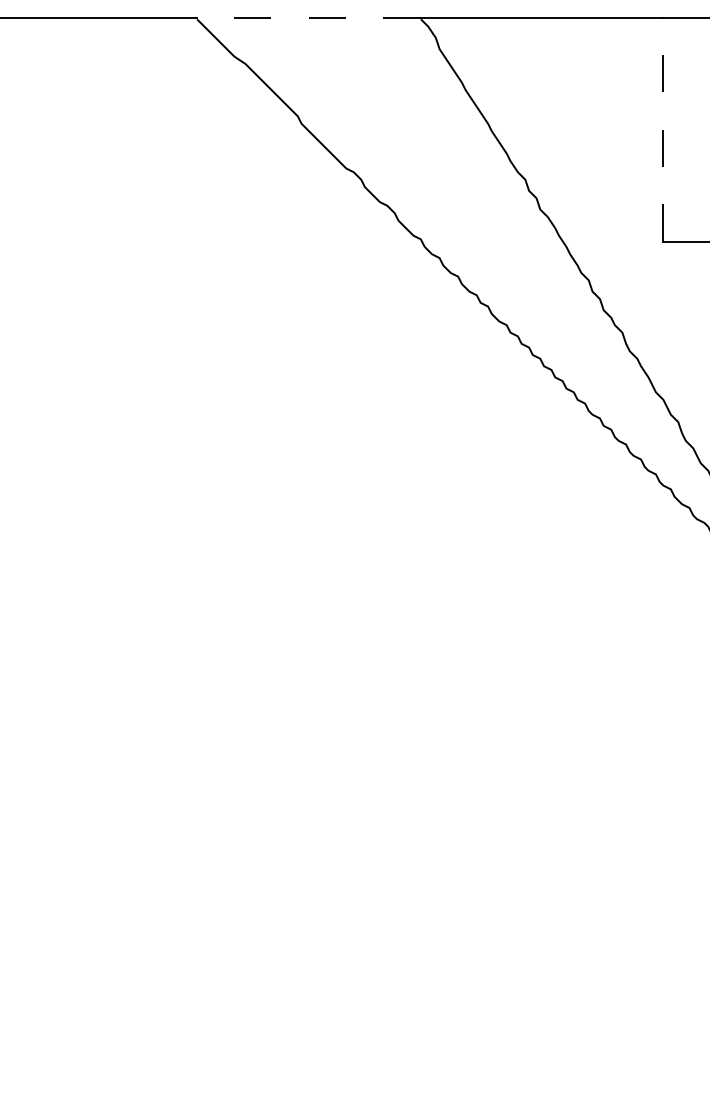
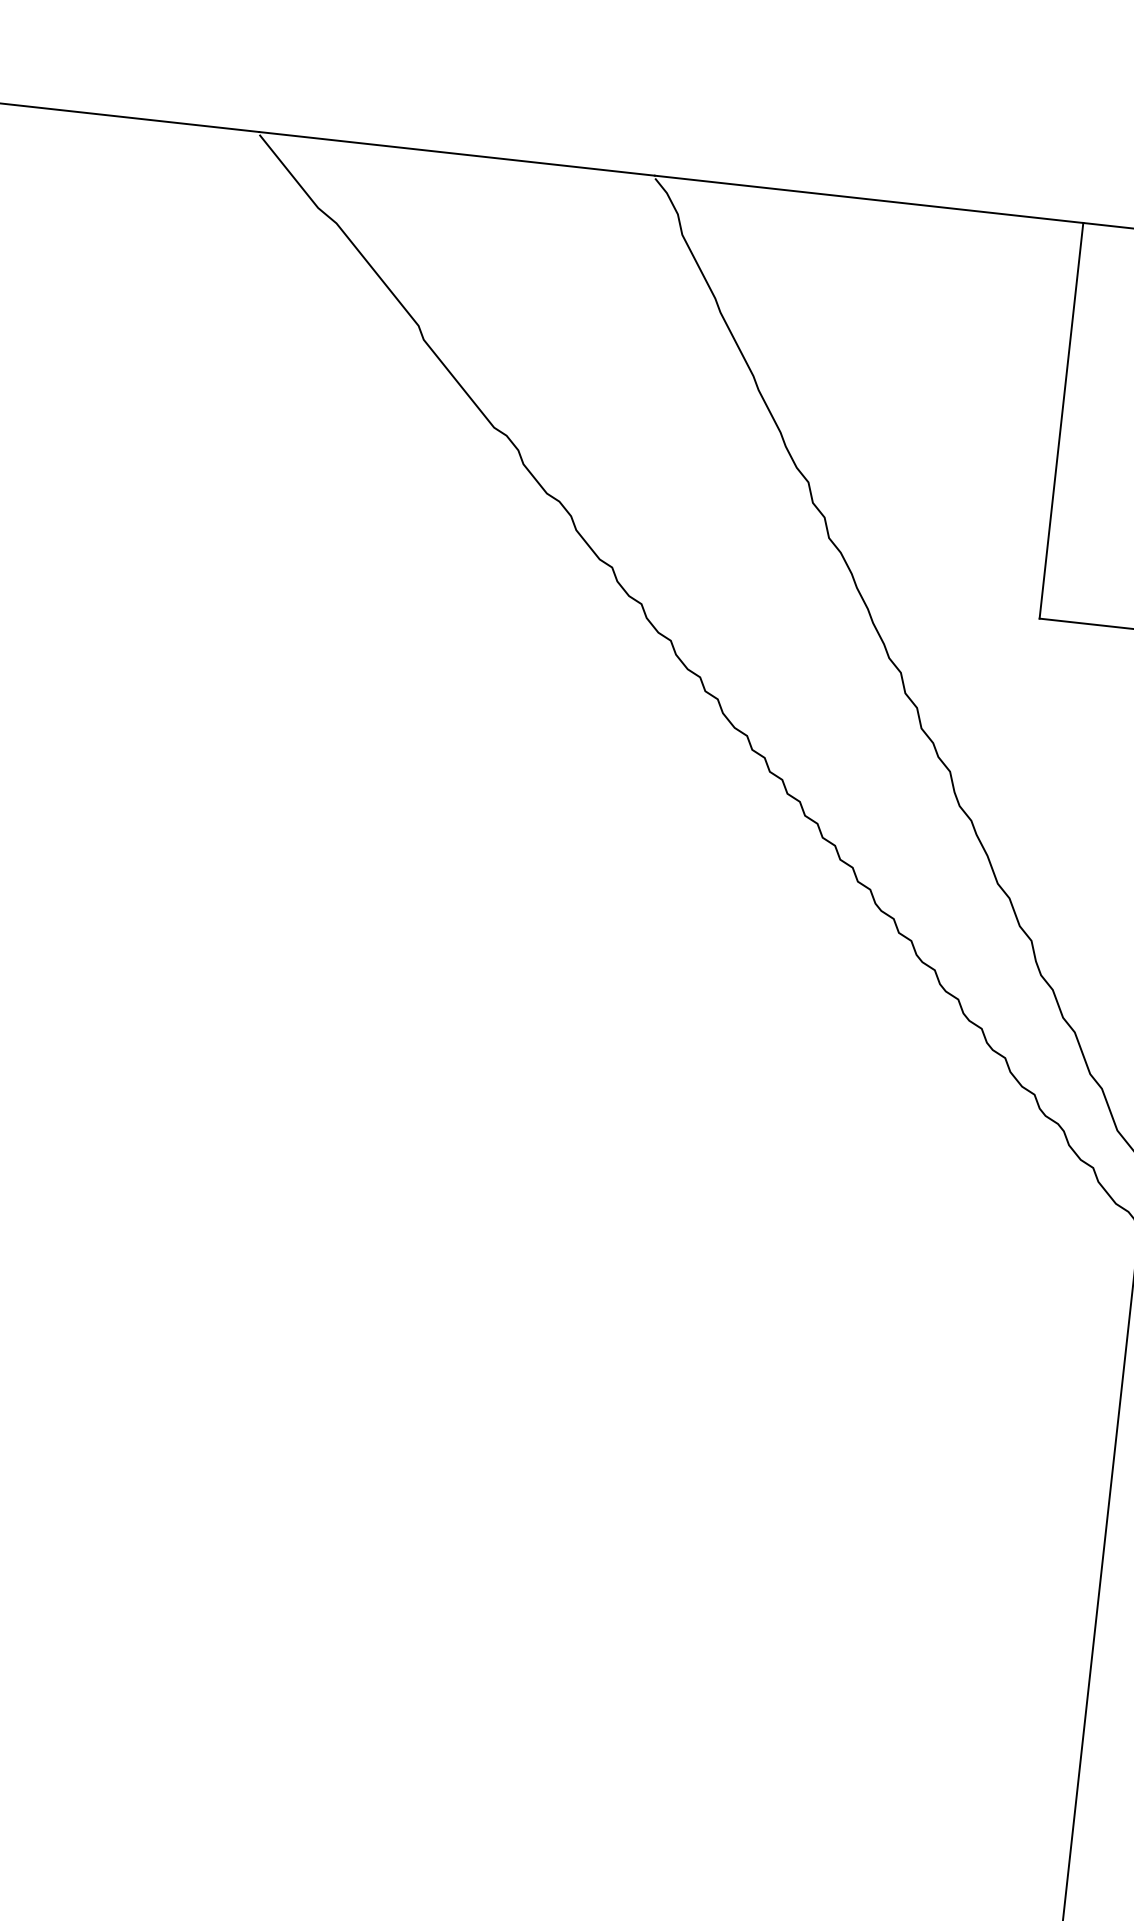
line: (308, 17) -> (456, 153), dashed -> solid
line: (662, 129) -> (1060, 420), dashed -> solid

